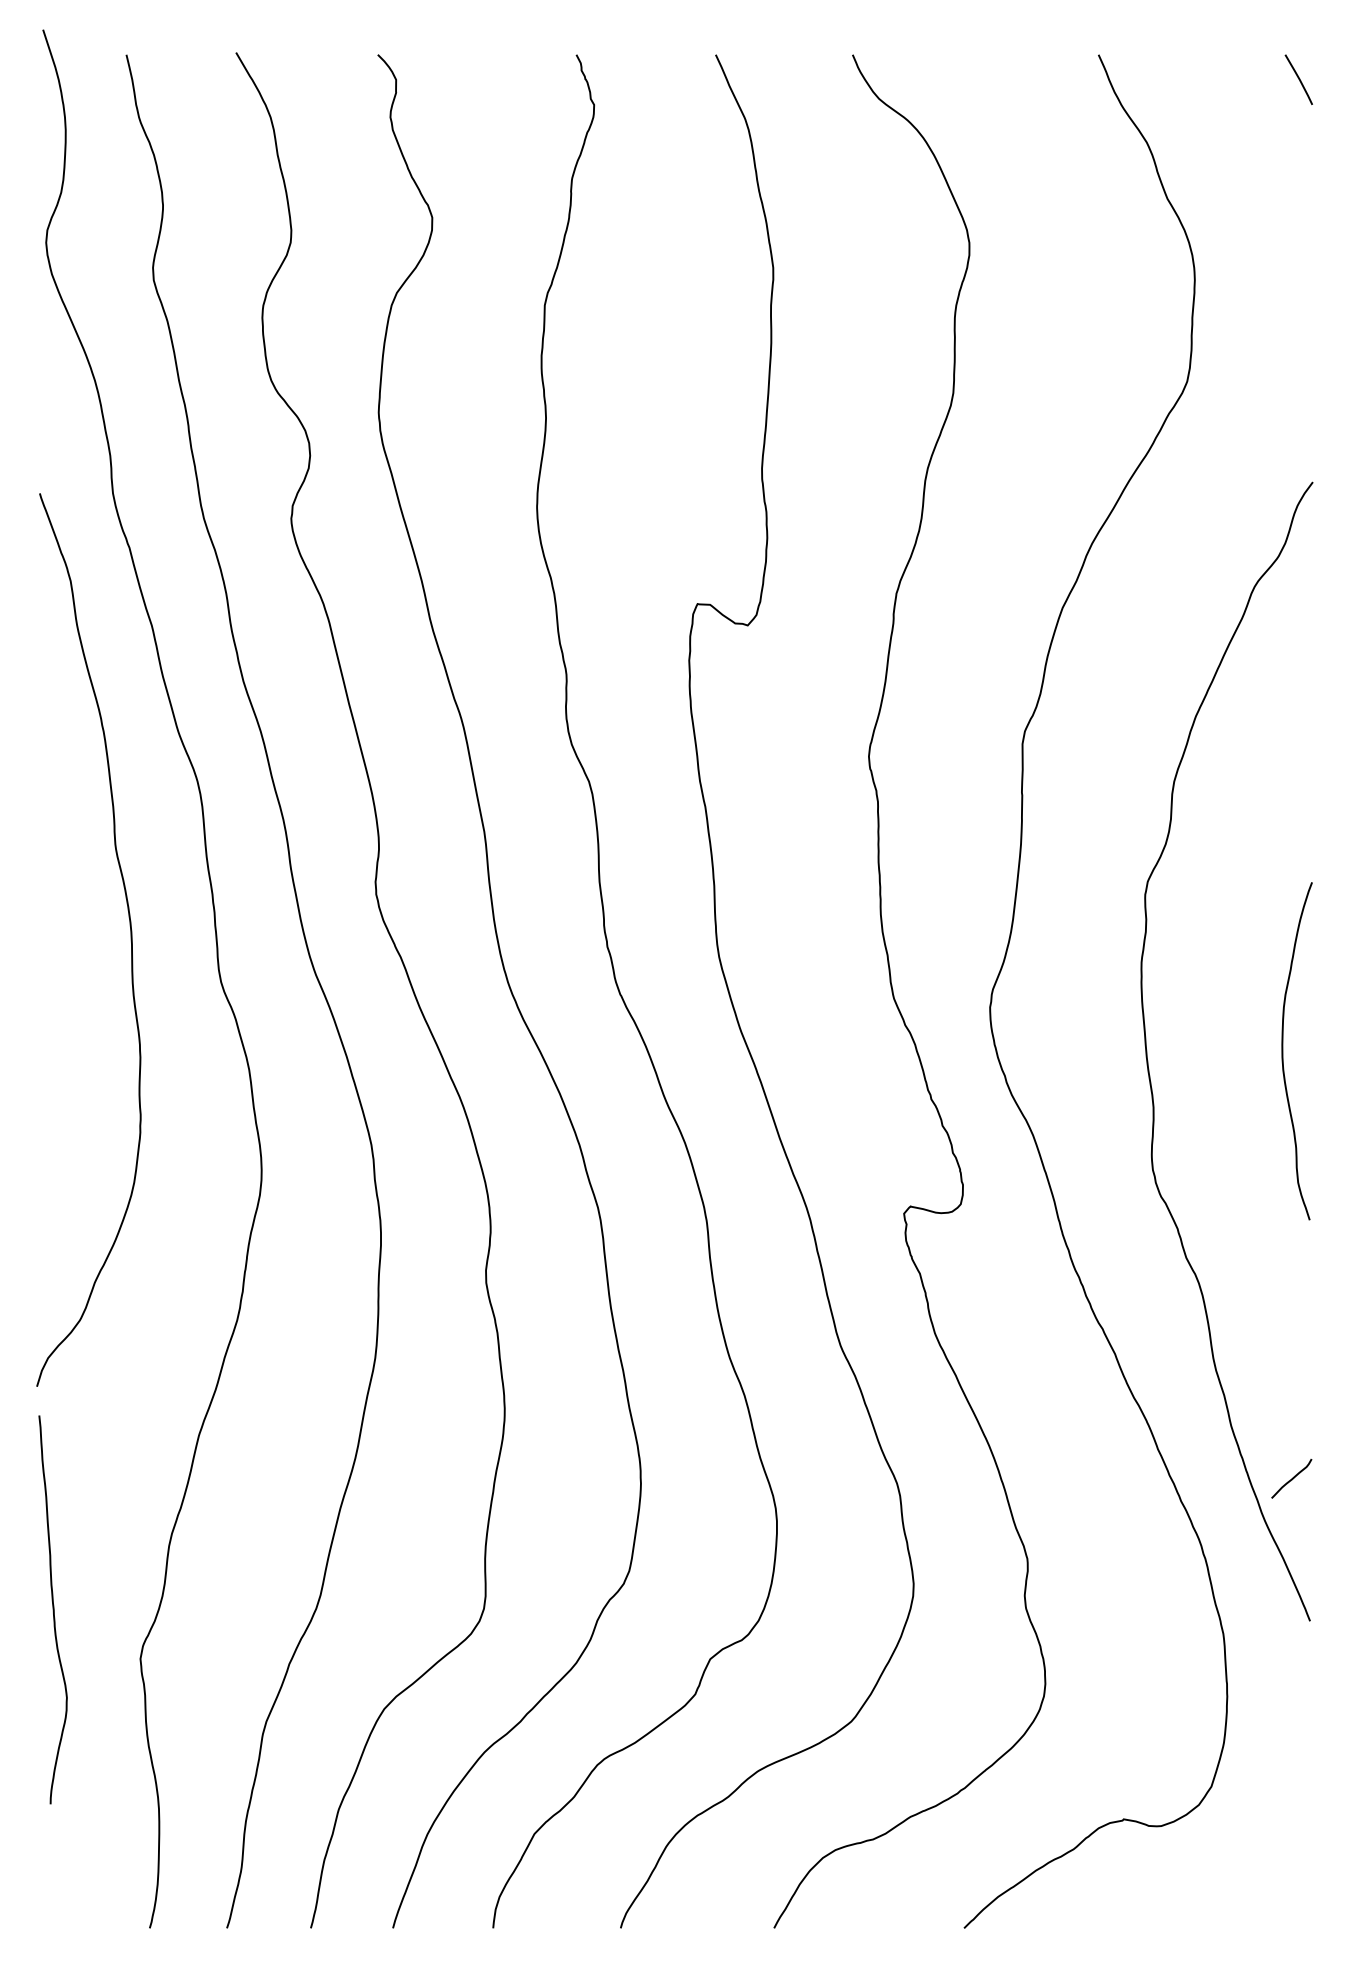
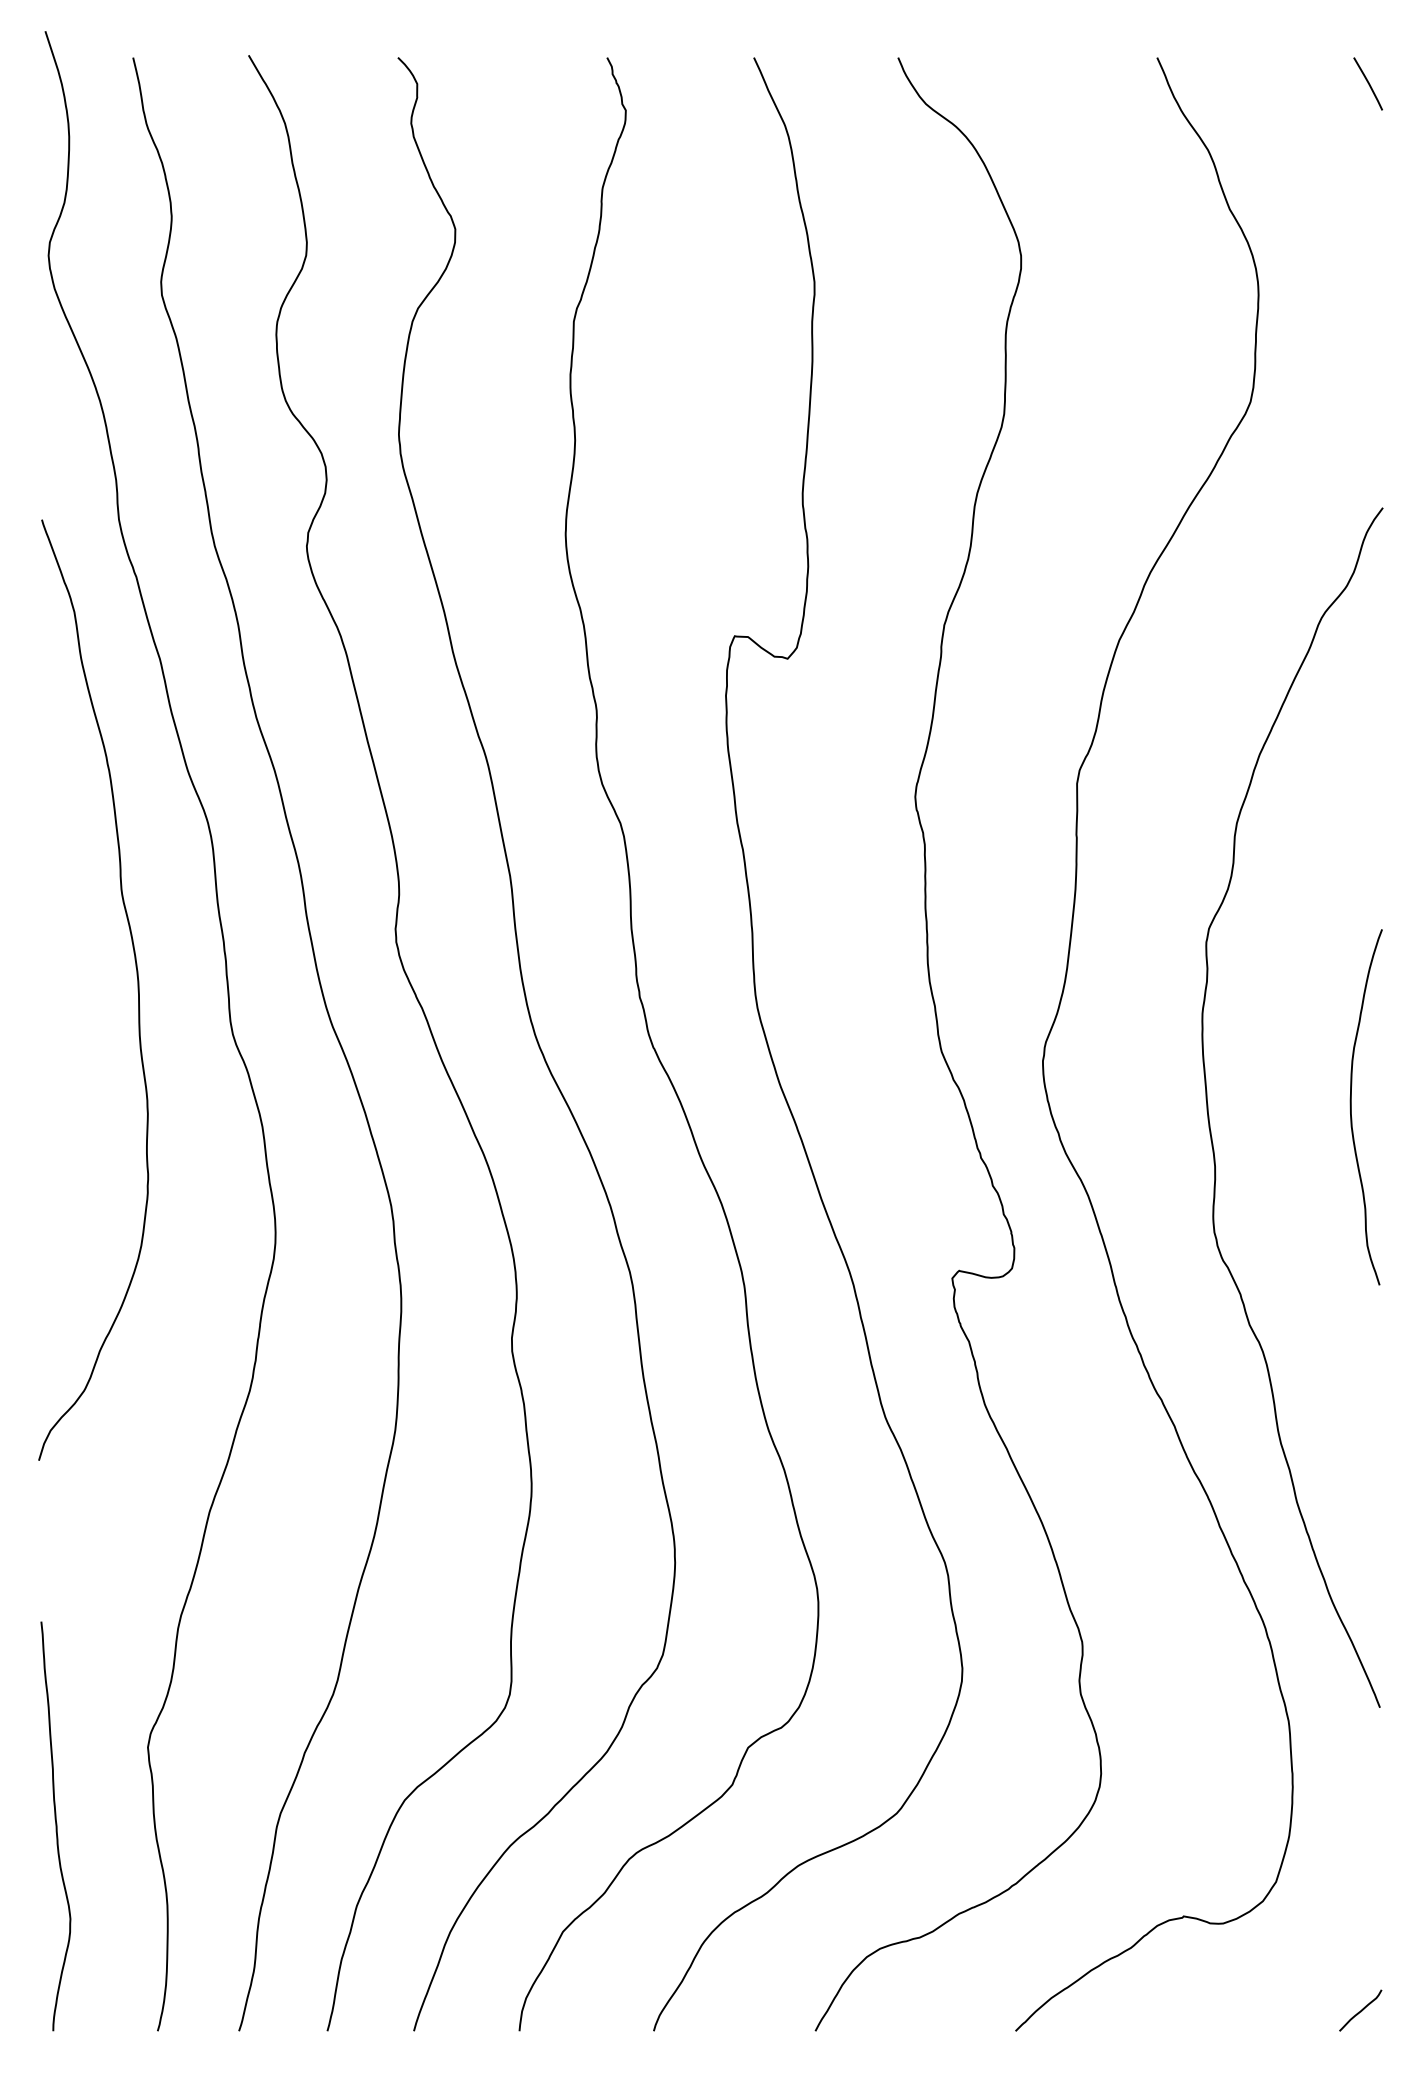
curve: (1291, 1478) -> (1360, 2010), moved
curve: (52, 1609) -> (55, 1825), moved

